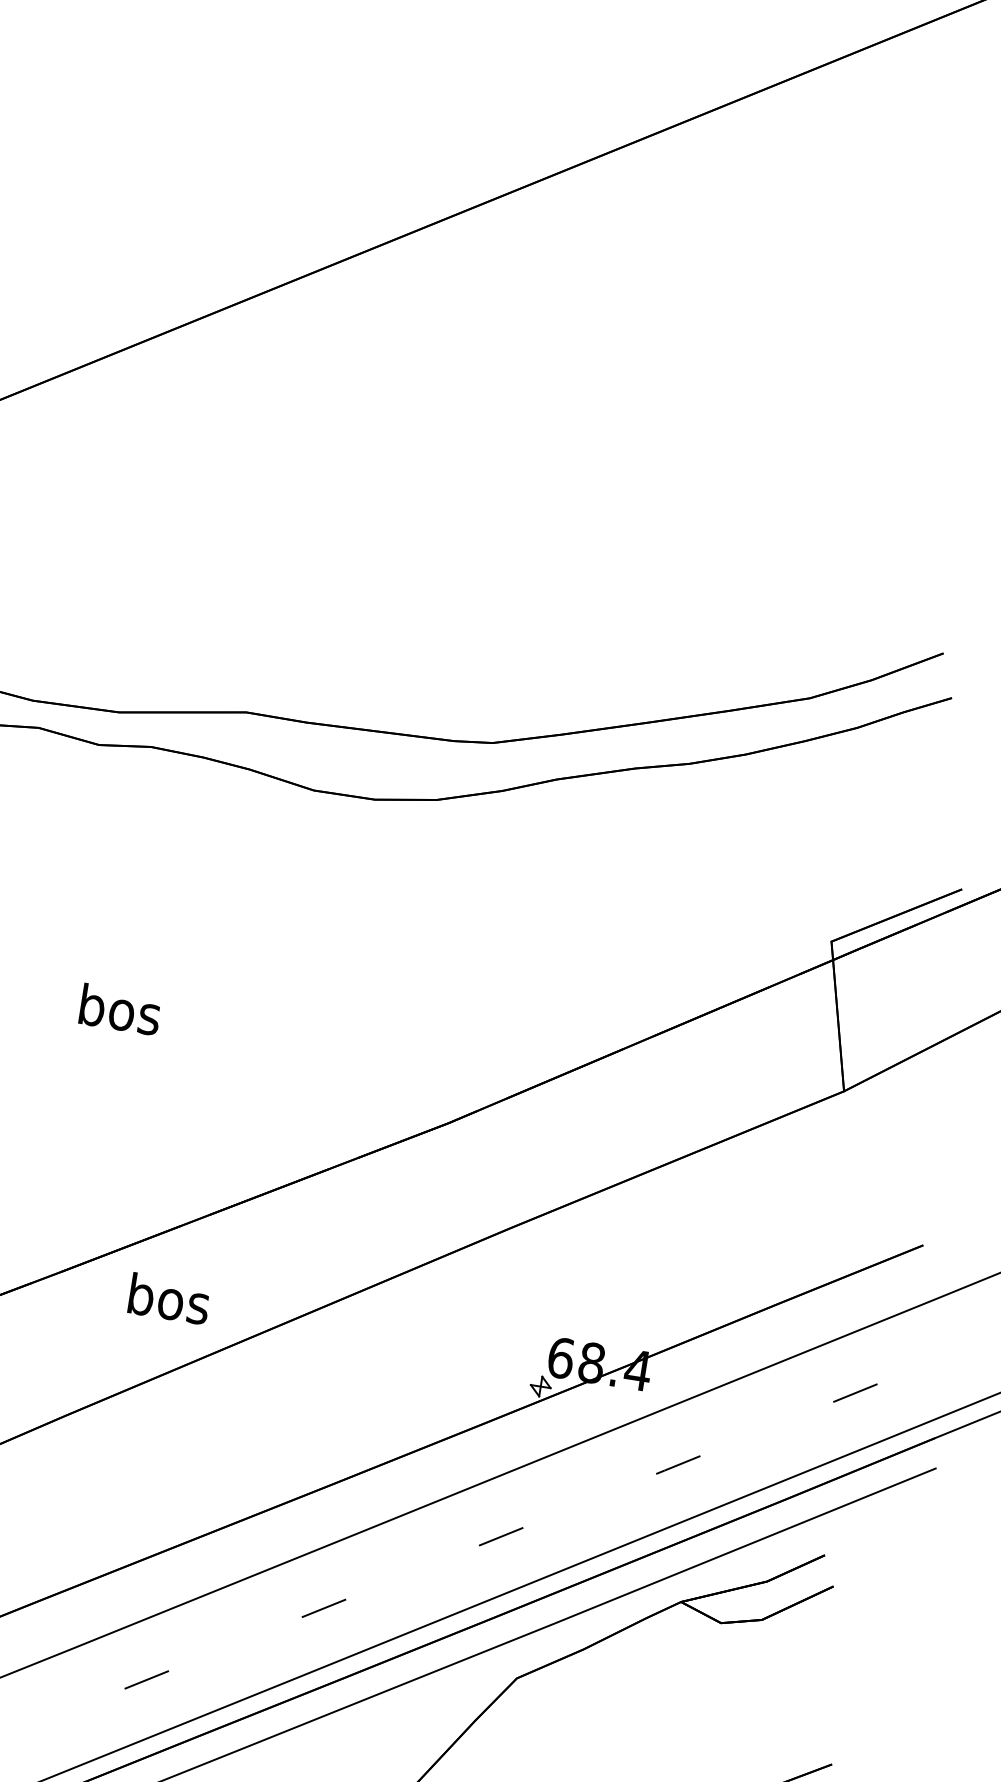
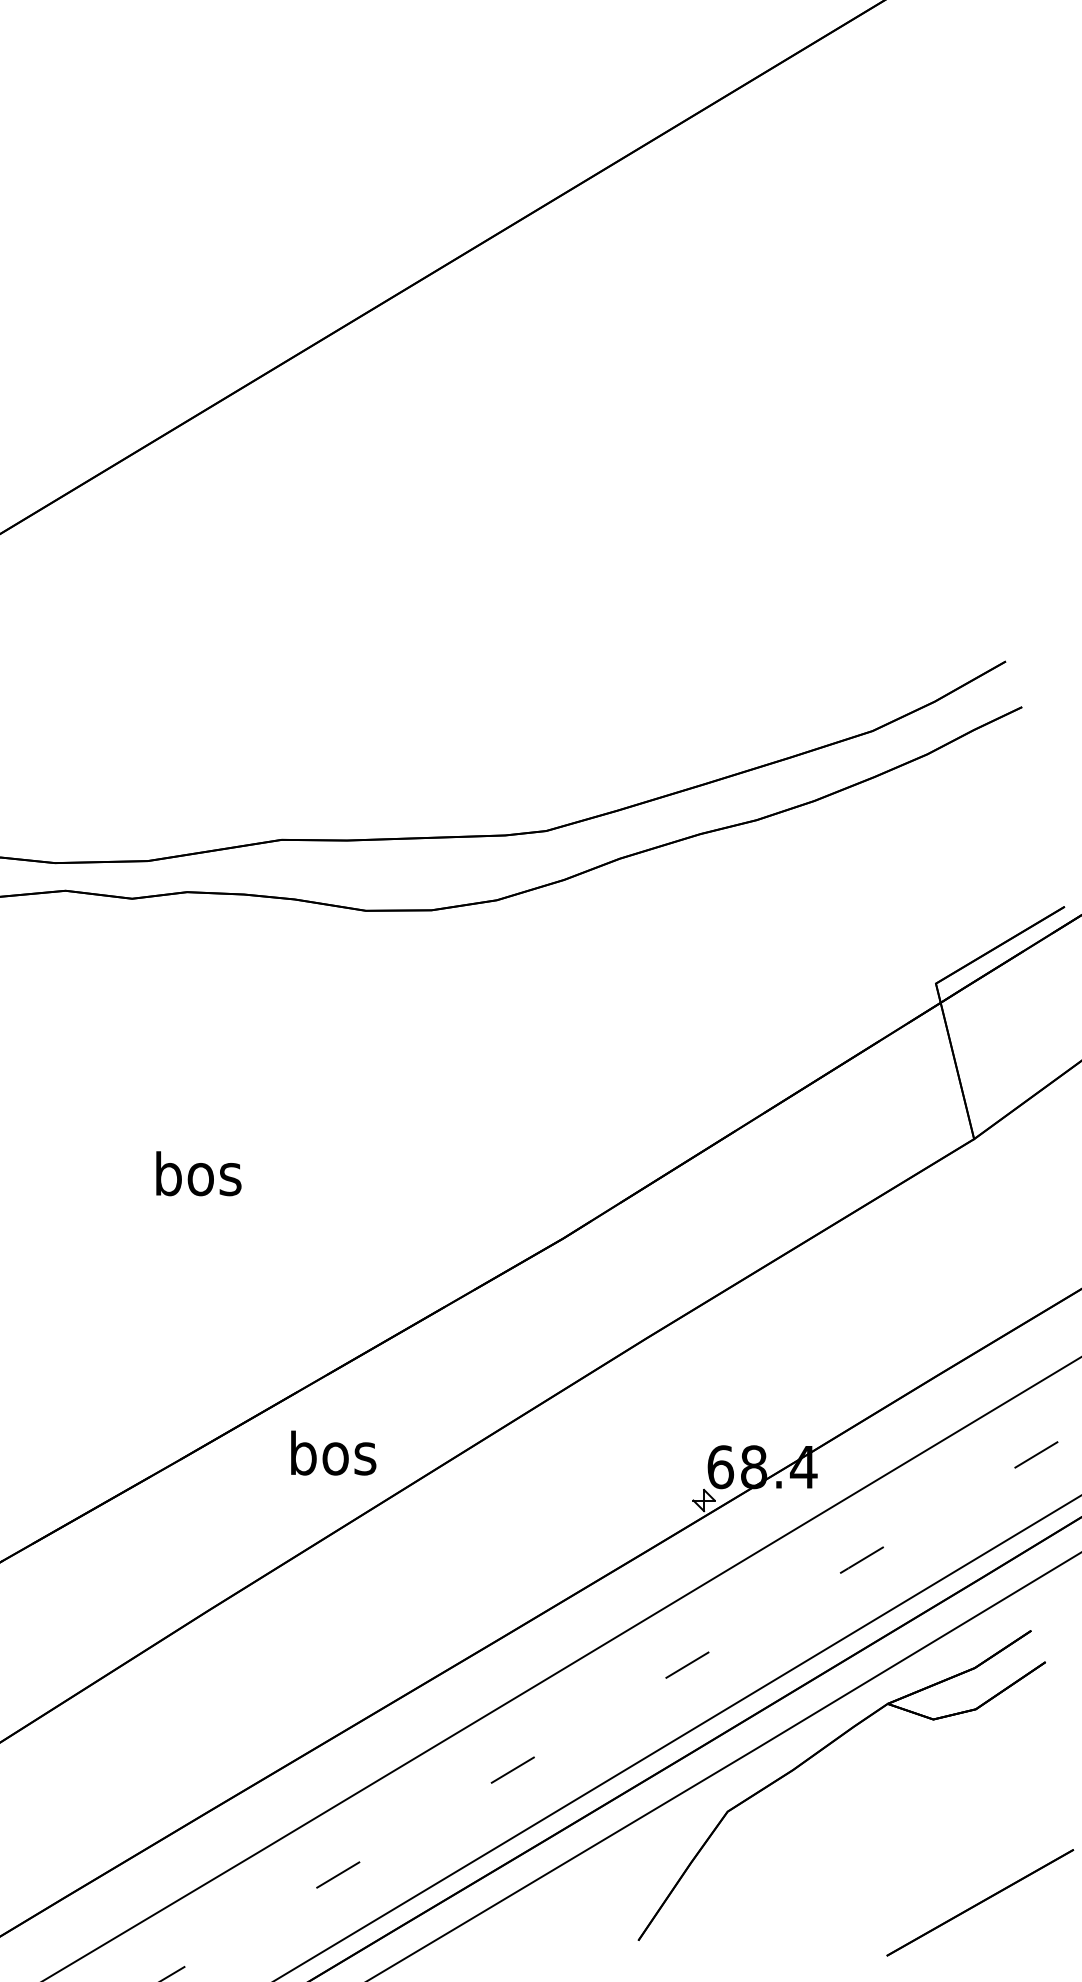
text: (169, 1298) -> (333, 1452), moved

